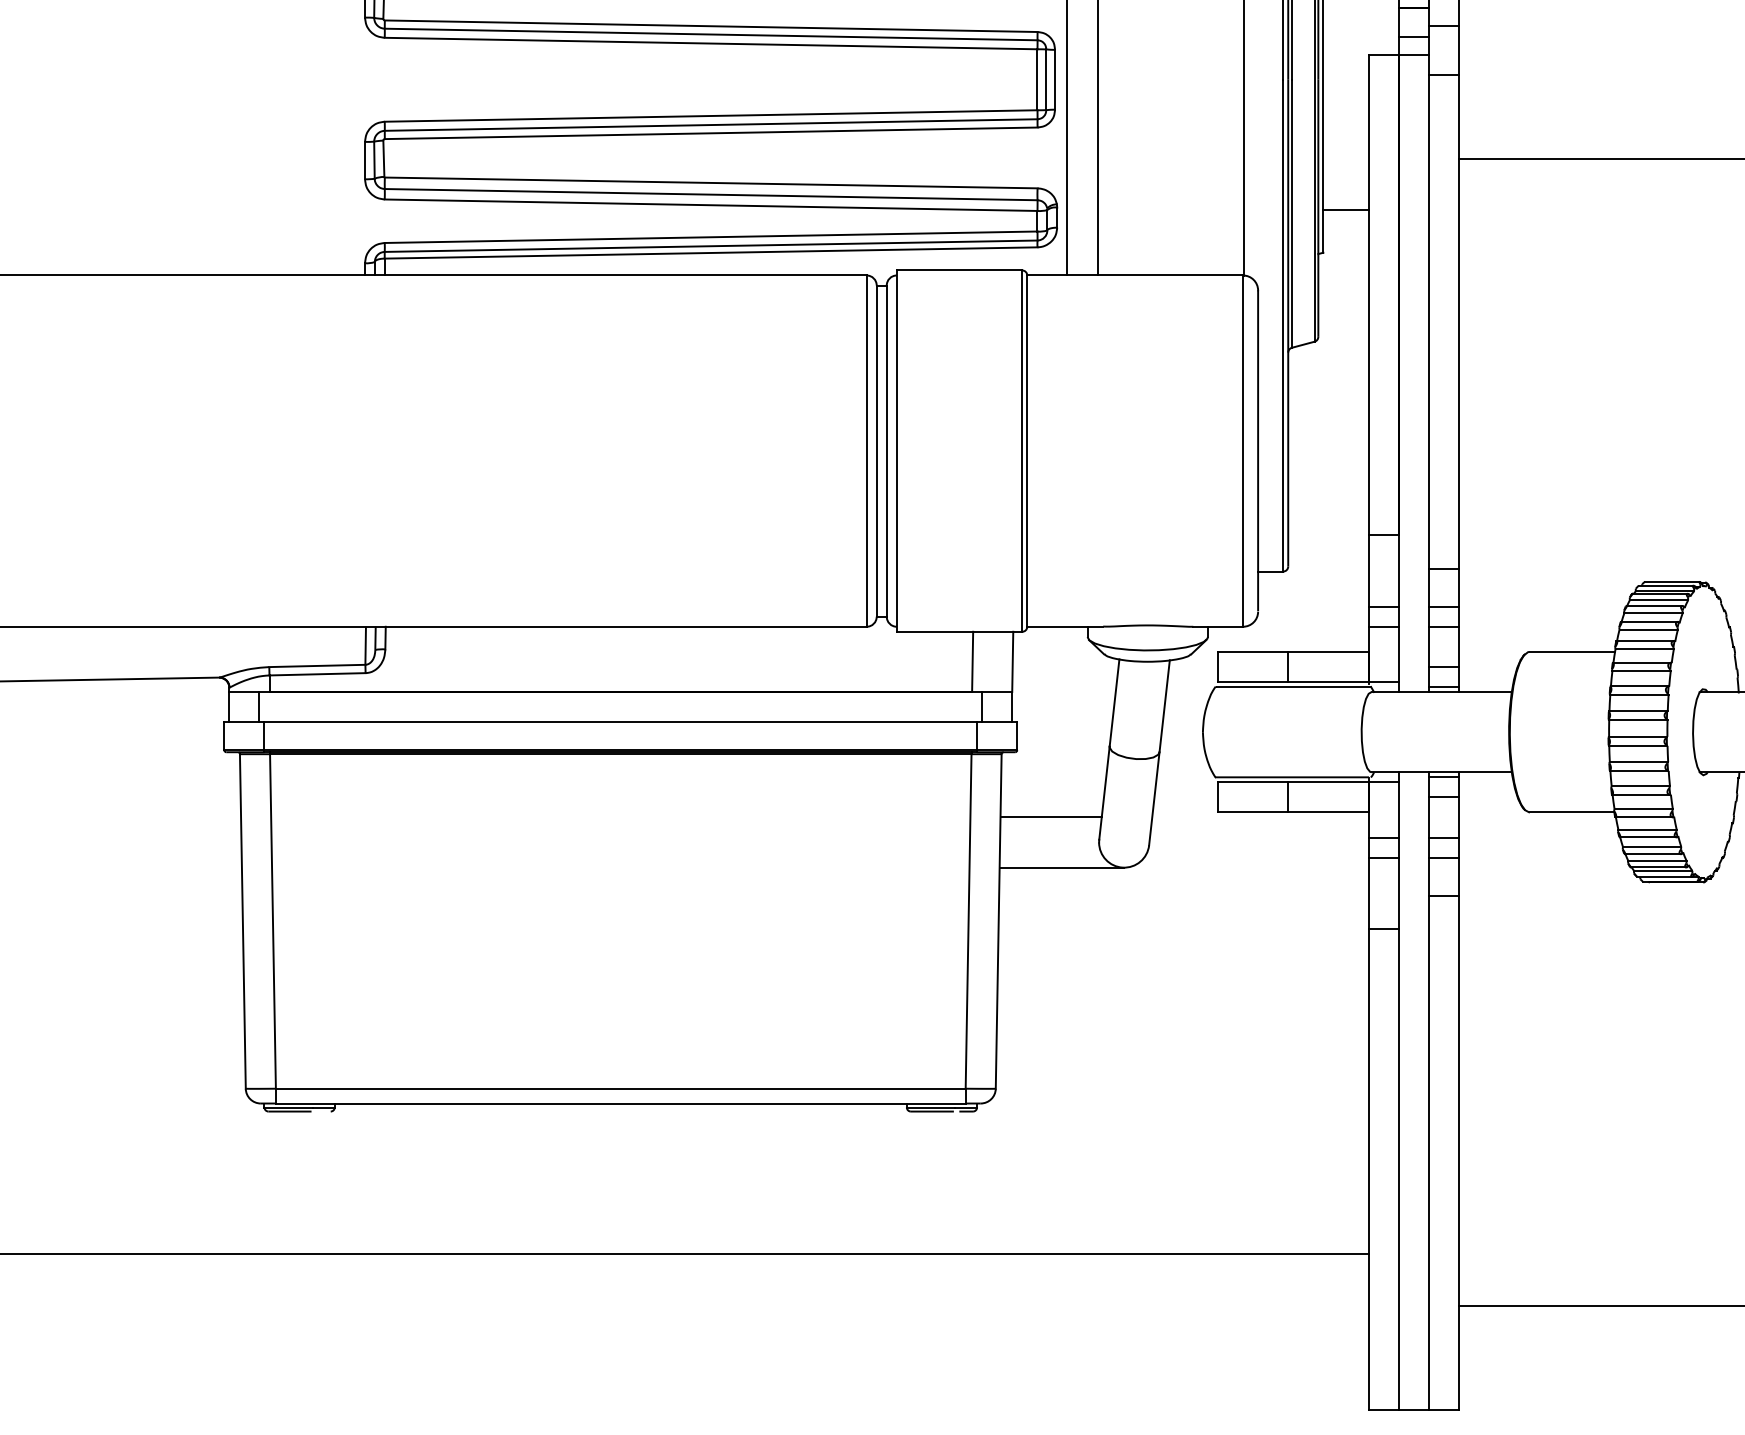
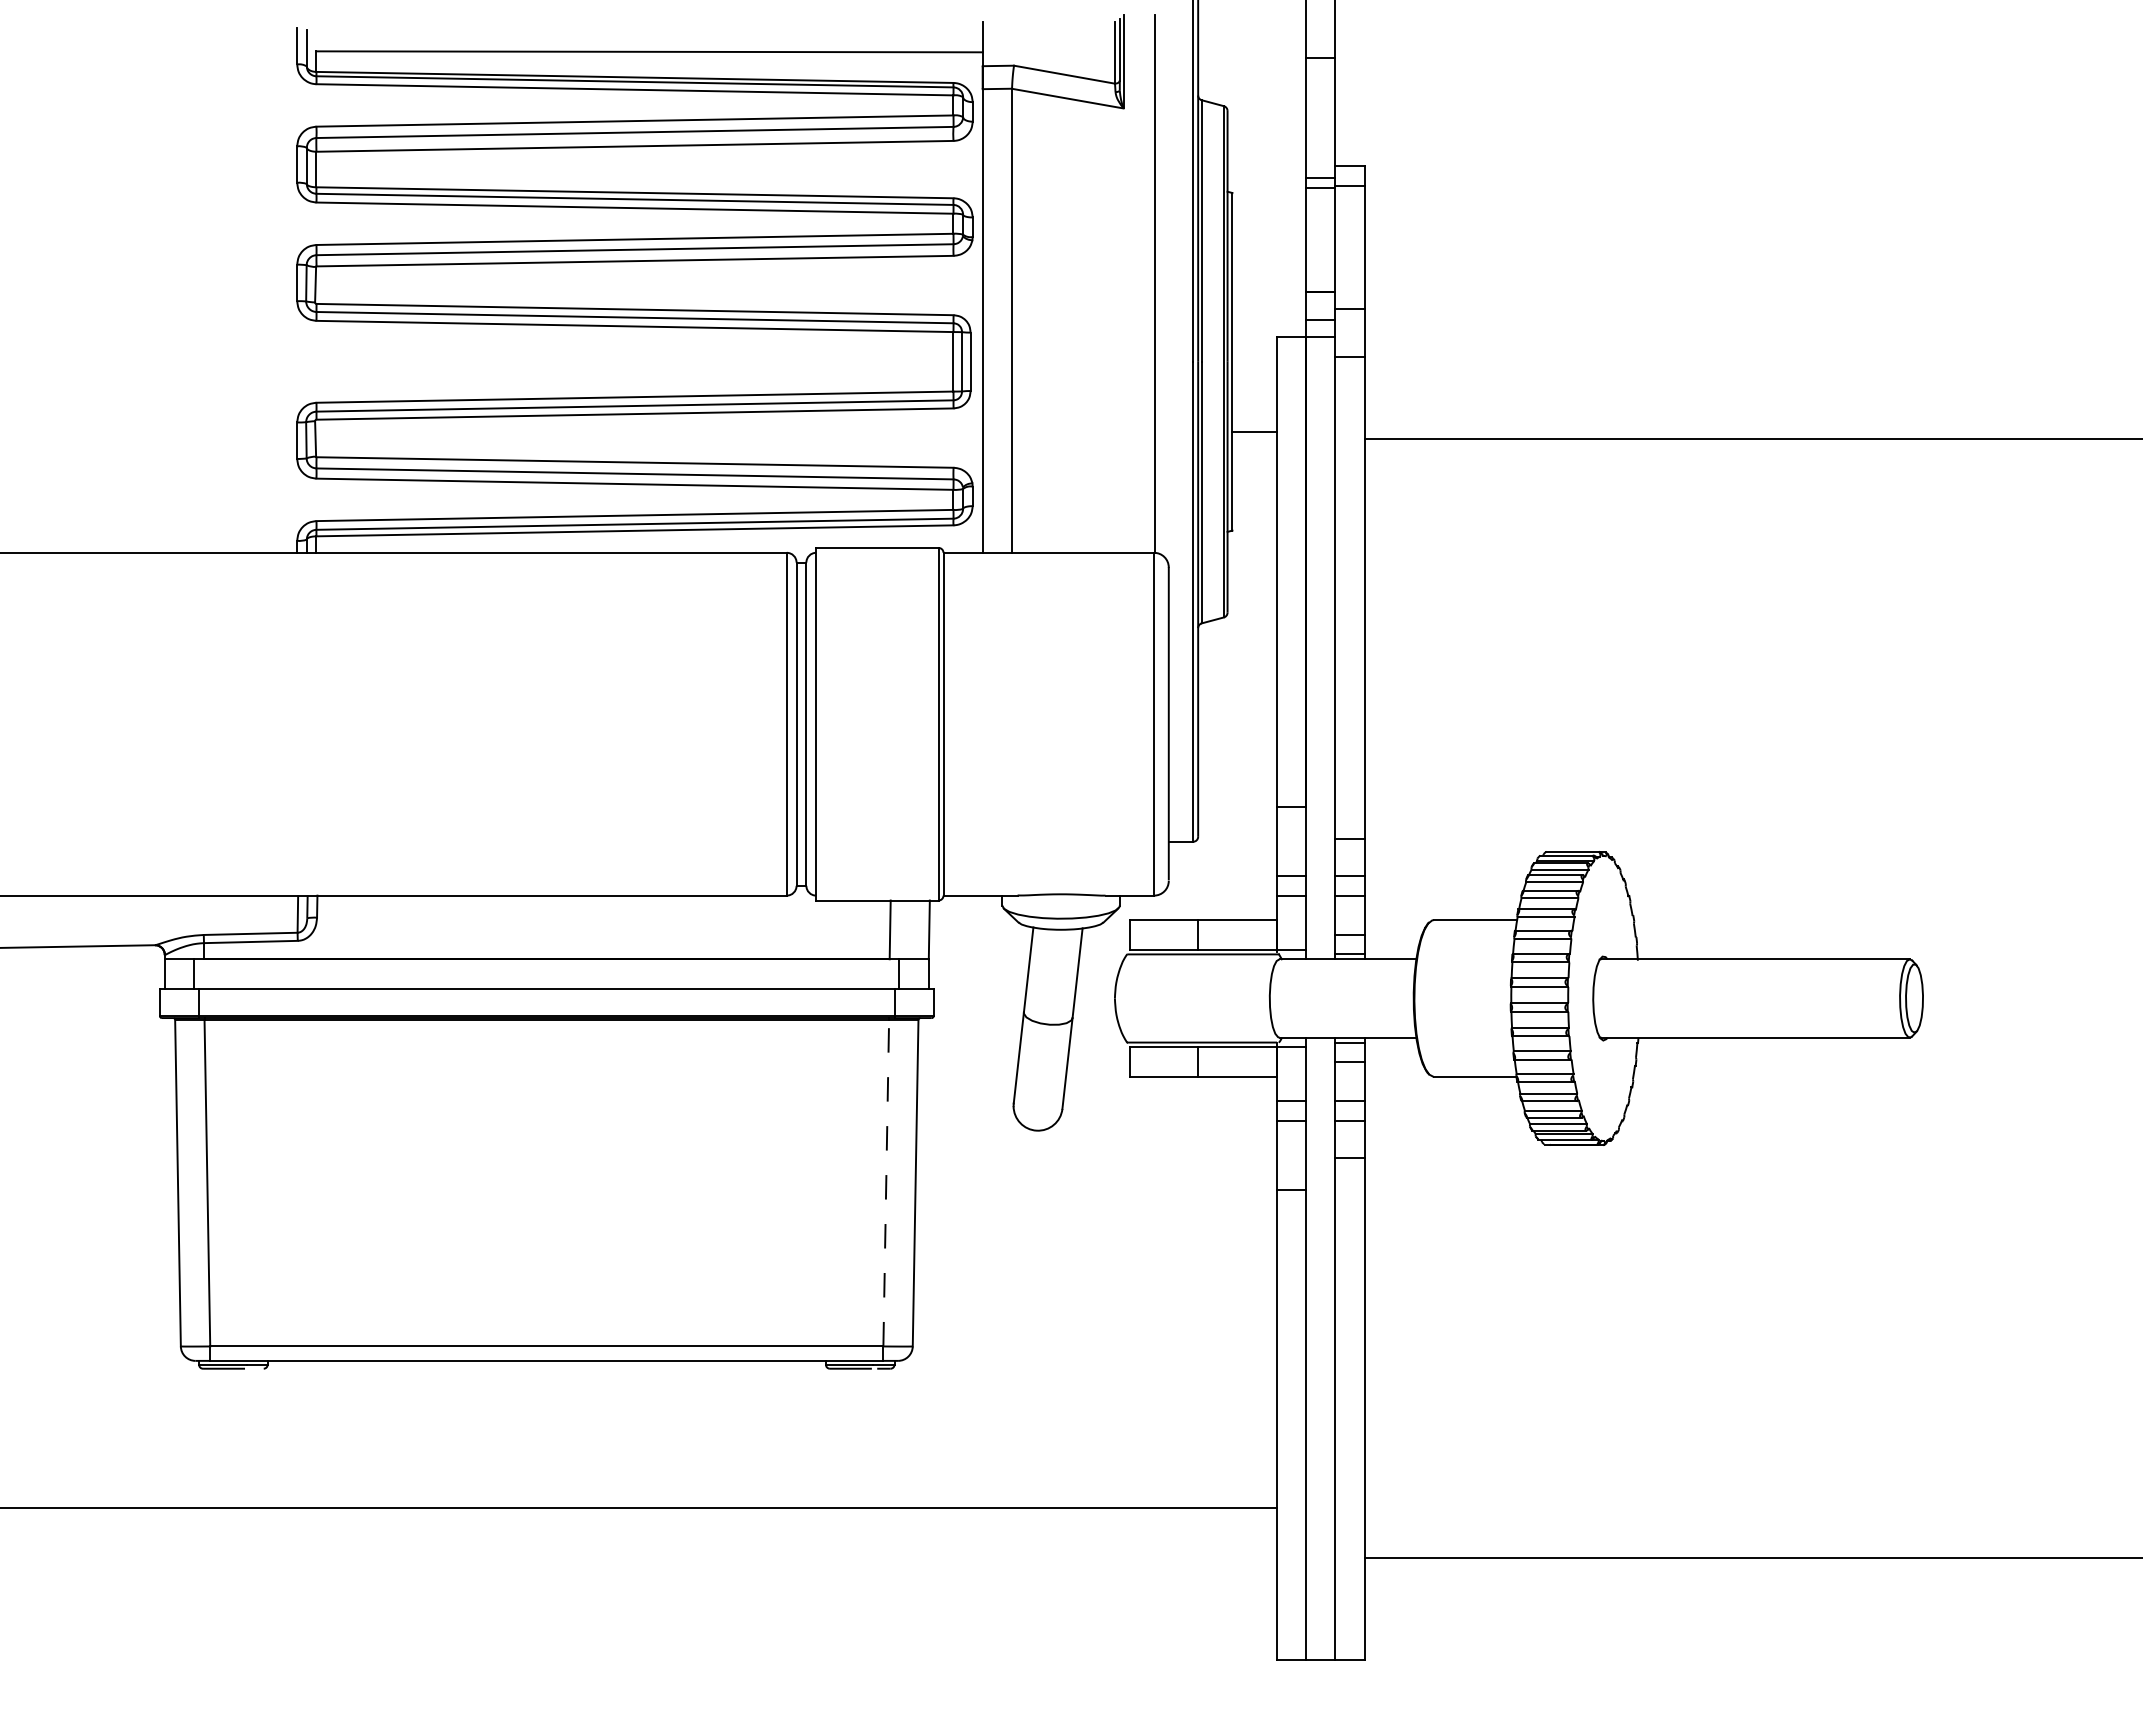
line: (1345, 210) -> (1254, 432), moved
line: (1050, 817) -> (966, 1081), removed
line: (1062, 867) -> (977, 1130), removed
line: (968, 920) -> (886, 1182), solid -> dashed

